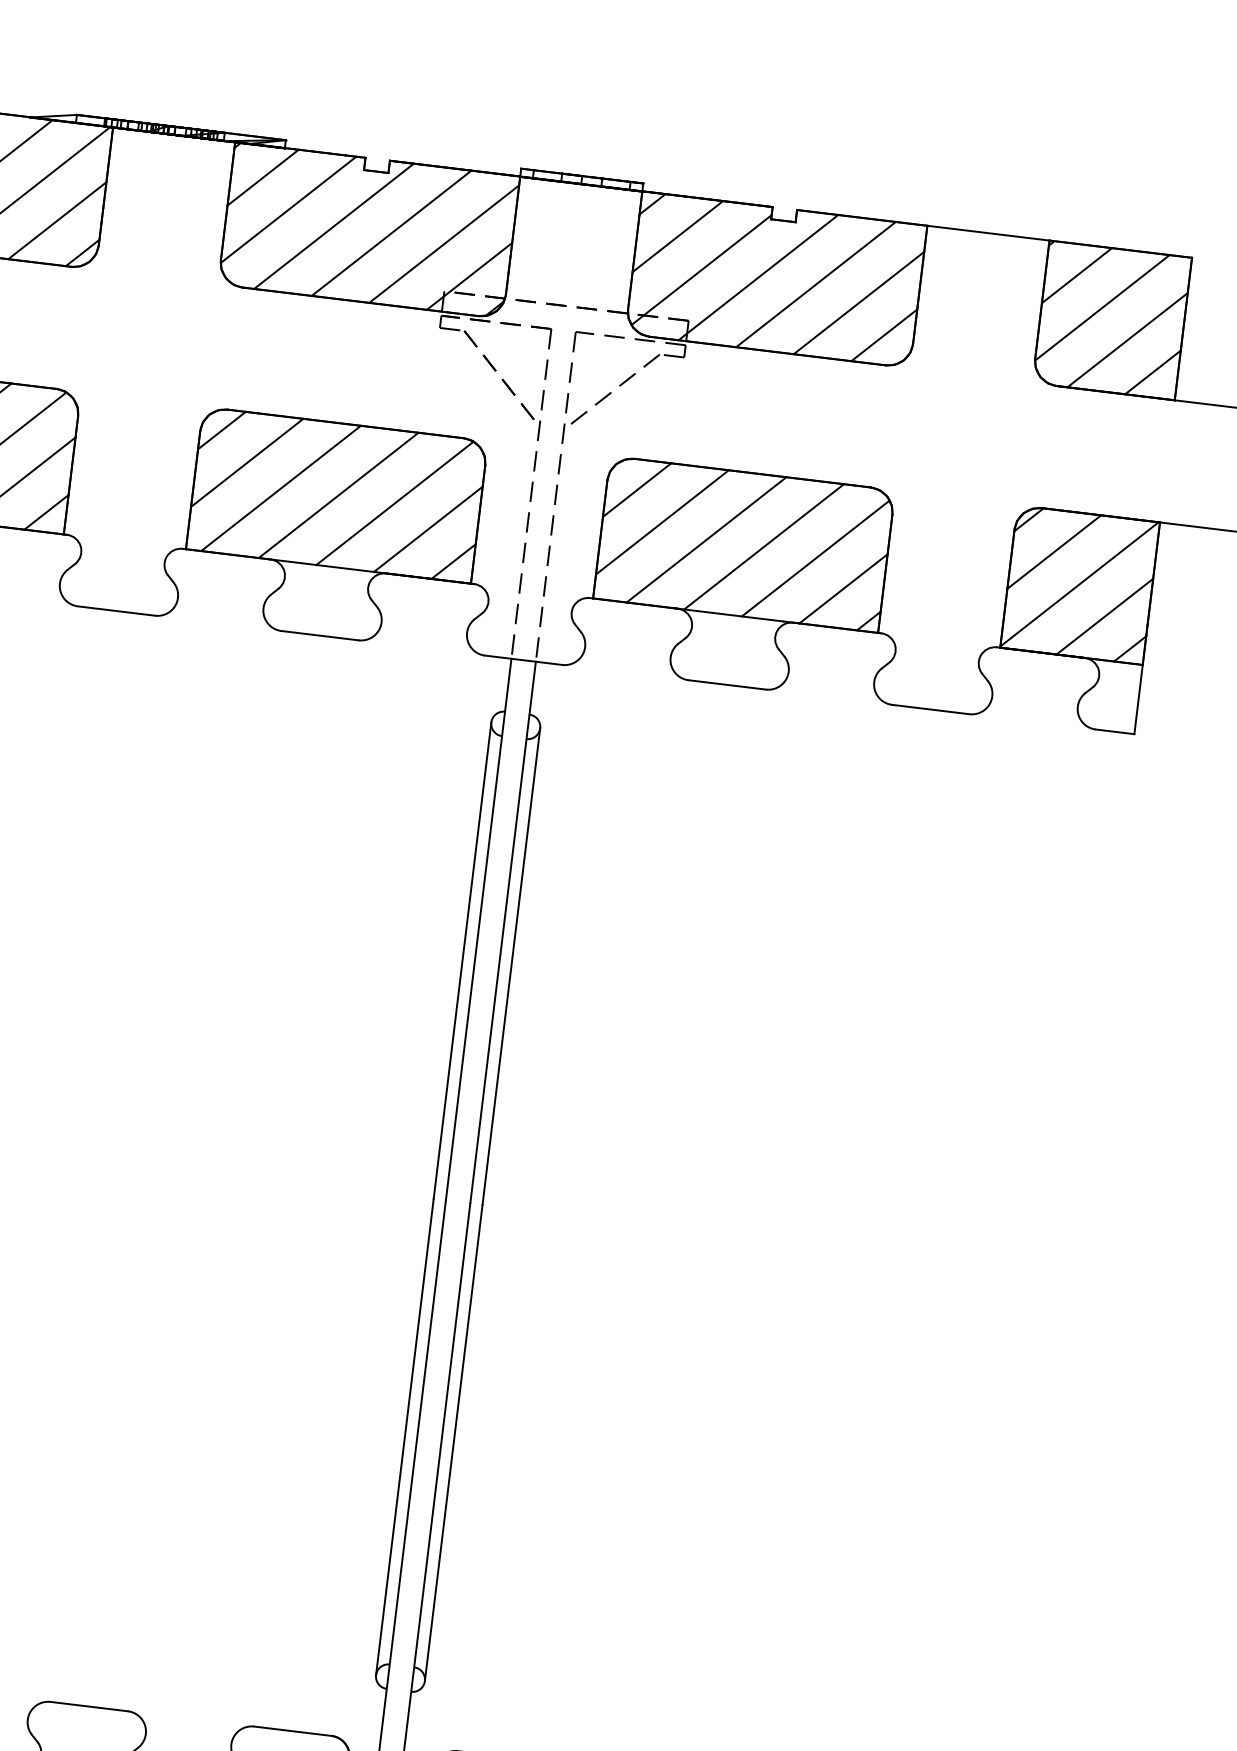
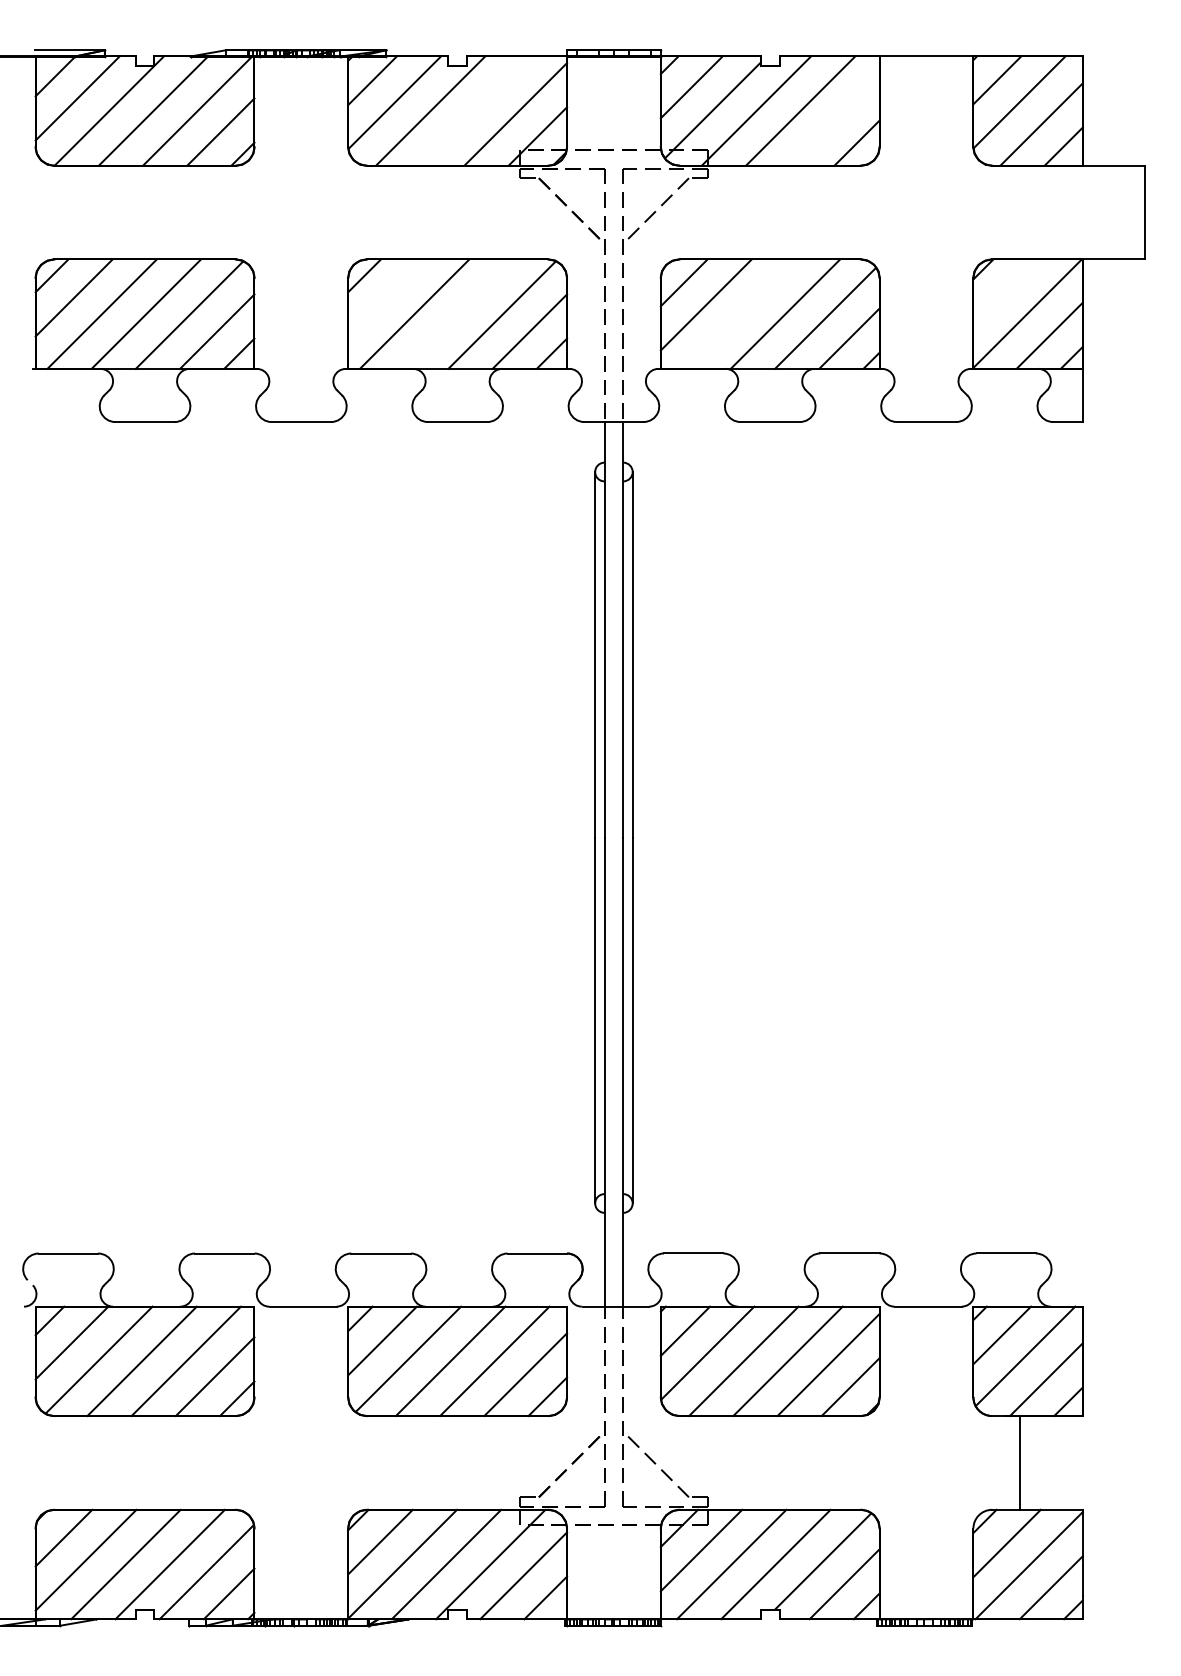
line: (391, 232) -> (474, 110), removed
line: (858, 302) -> (834, 120), removed
line: (247, 462) -> (386, 297), removed
line: (338, 494) -> (458, 313), removed
line: (705, 538) -> (740, 313), removed
line: (1054, 551) -> (1005, 291), removed

